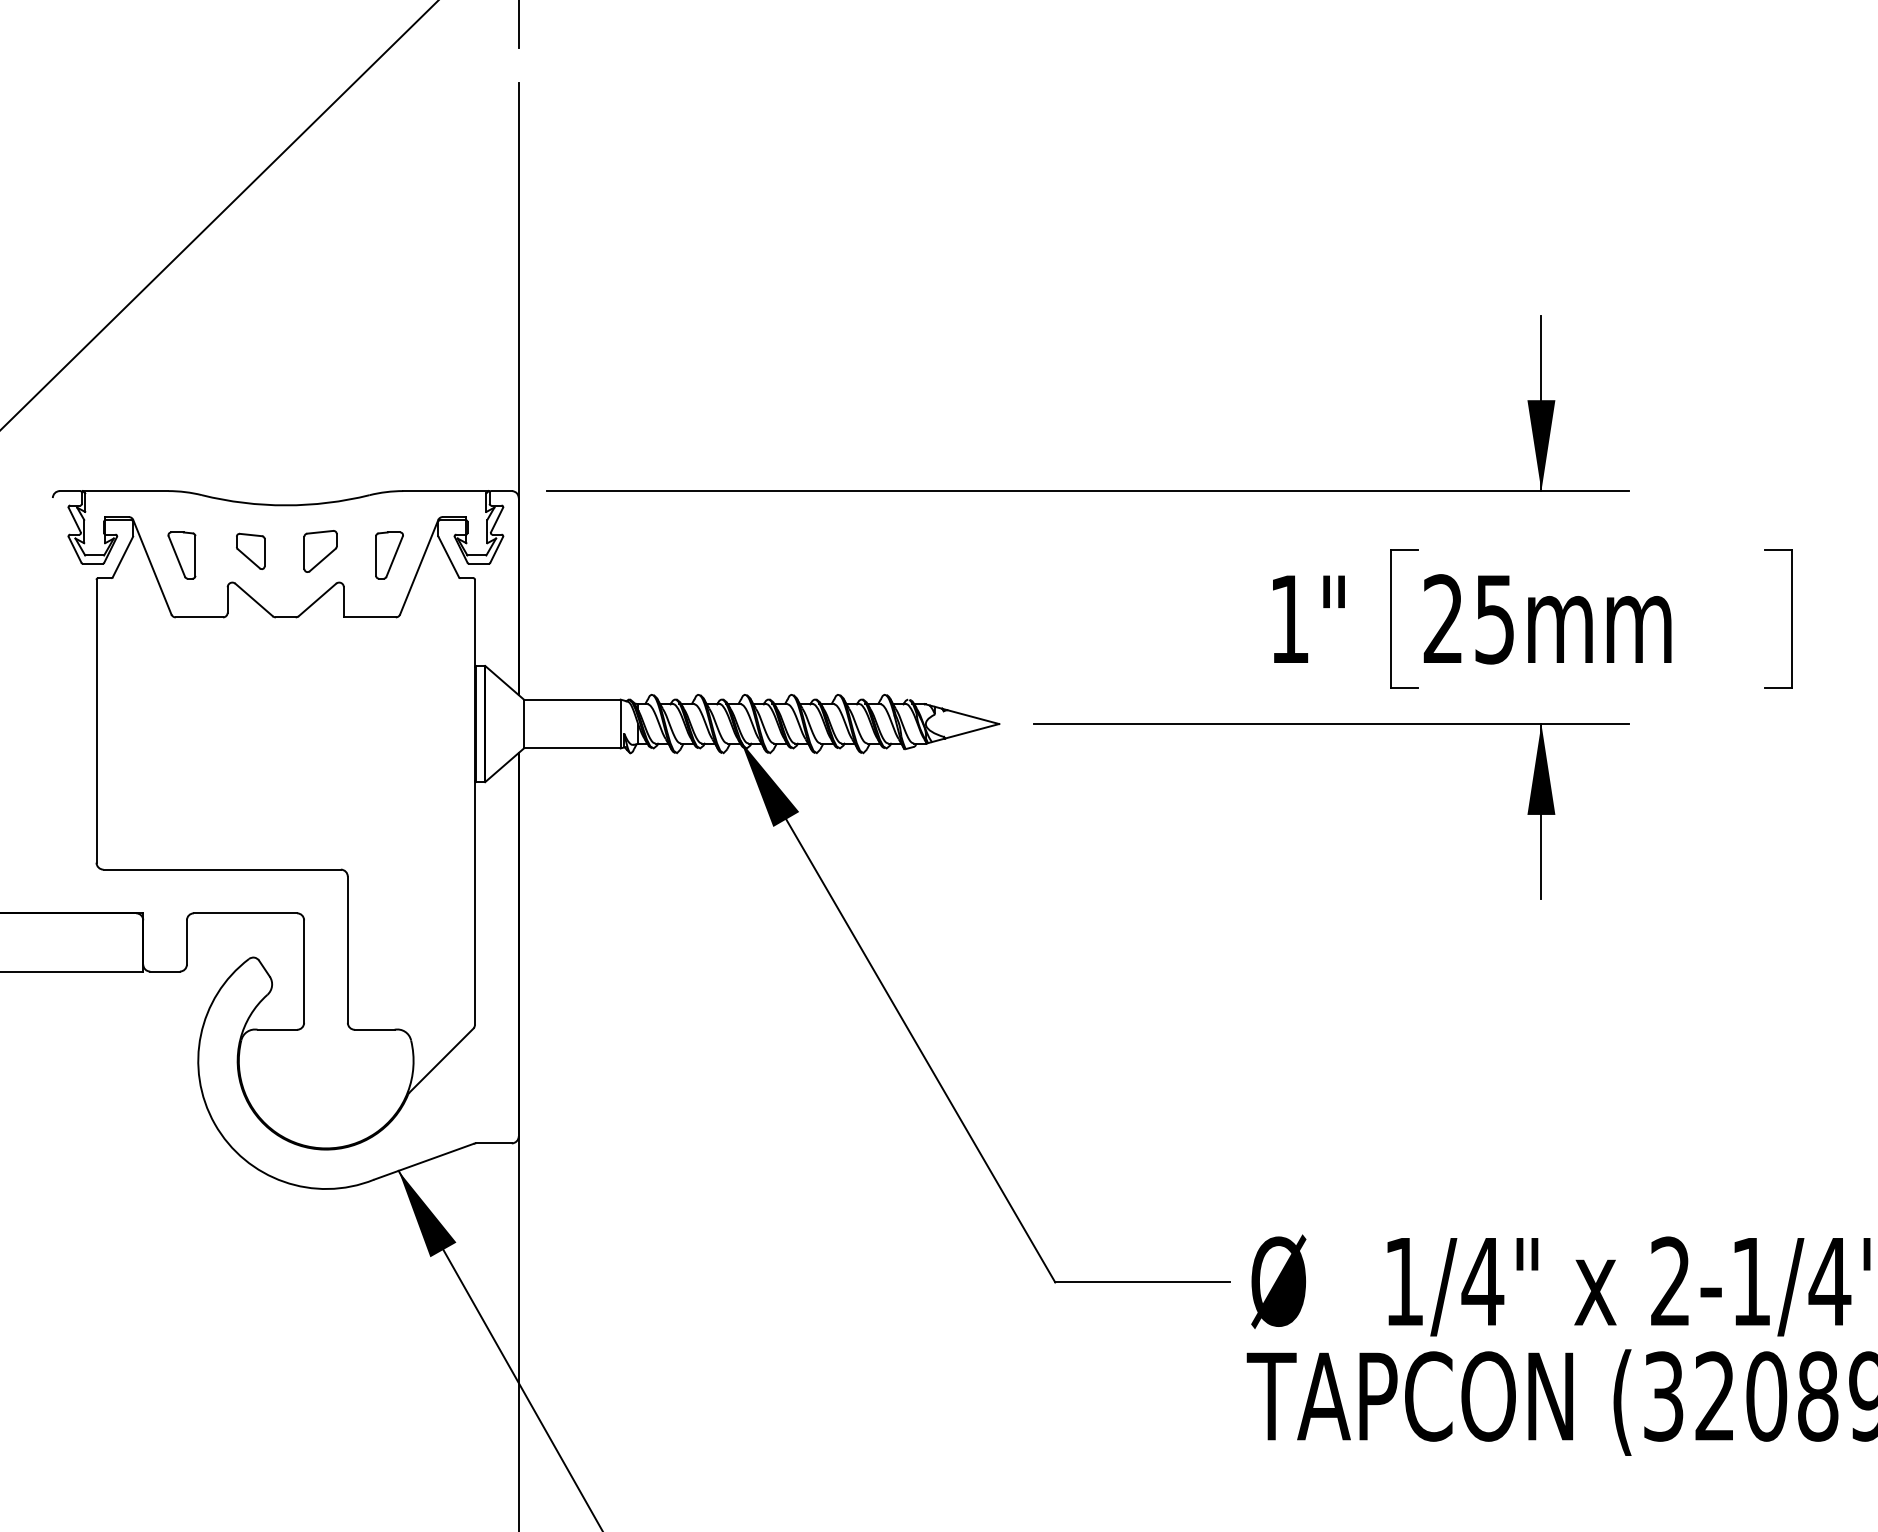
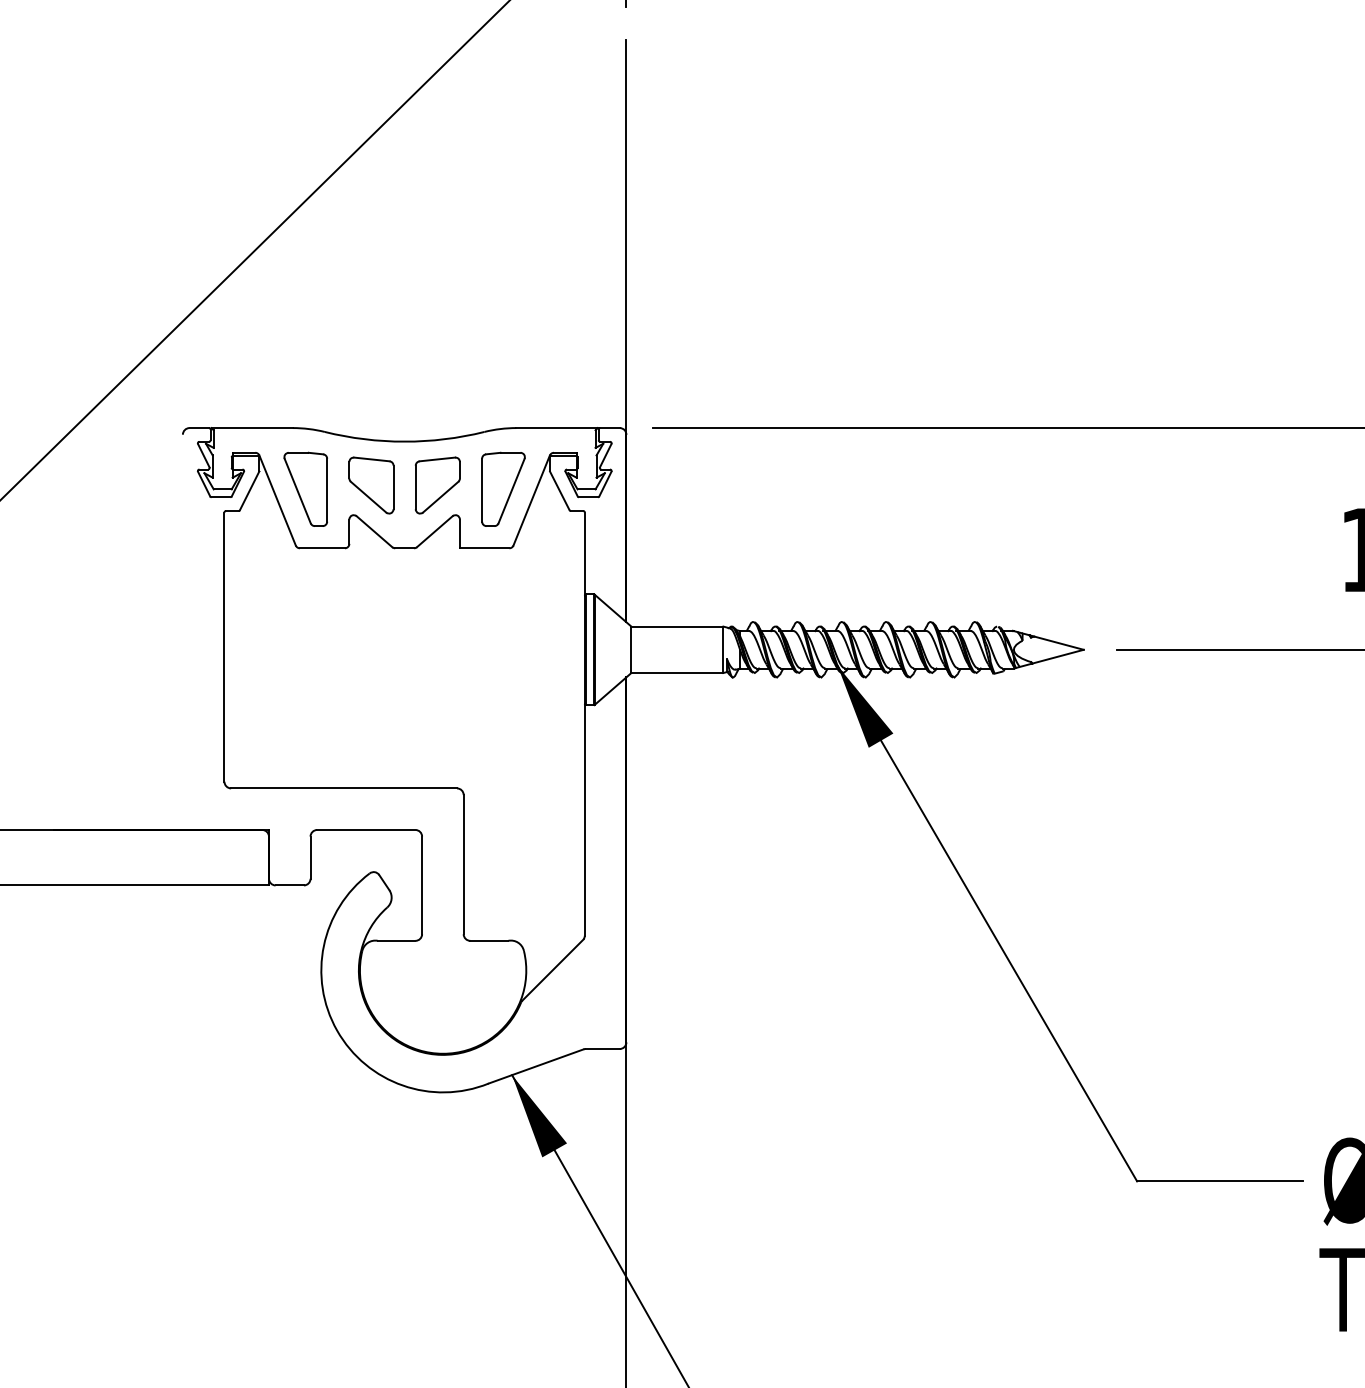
part: (250, 551) -> (371, 485), size x1.67
part: (320, 551) -> (437, 485), size x1.43
part: (181, 555) -> (305, 489), size x1.67
part: (389, 555) -> (503, 489), size x1.67

